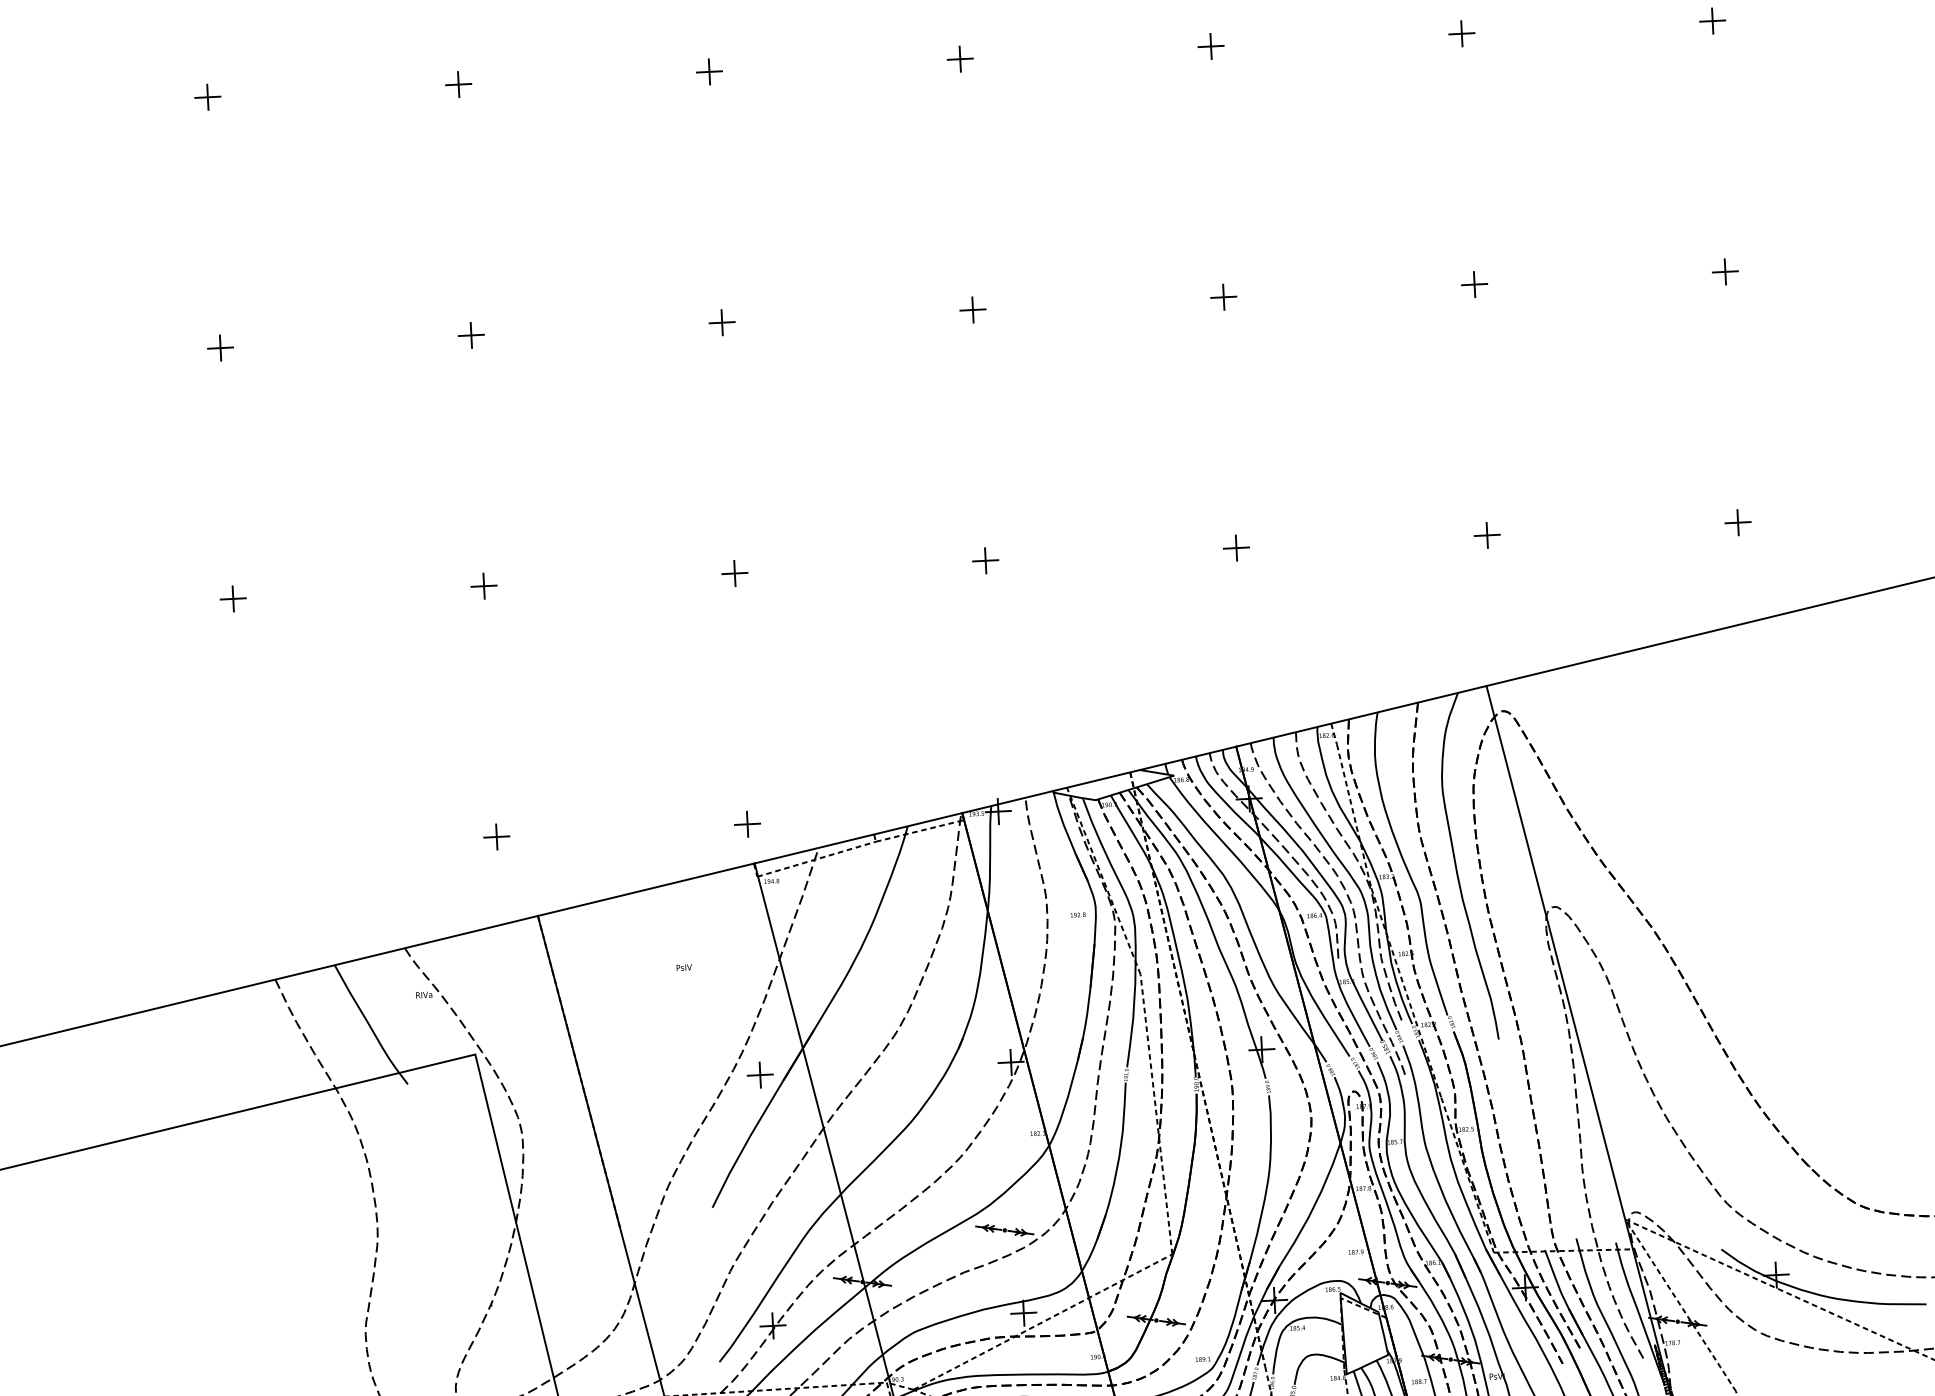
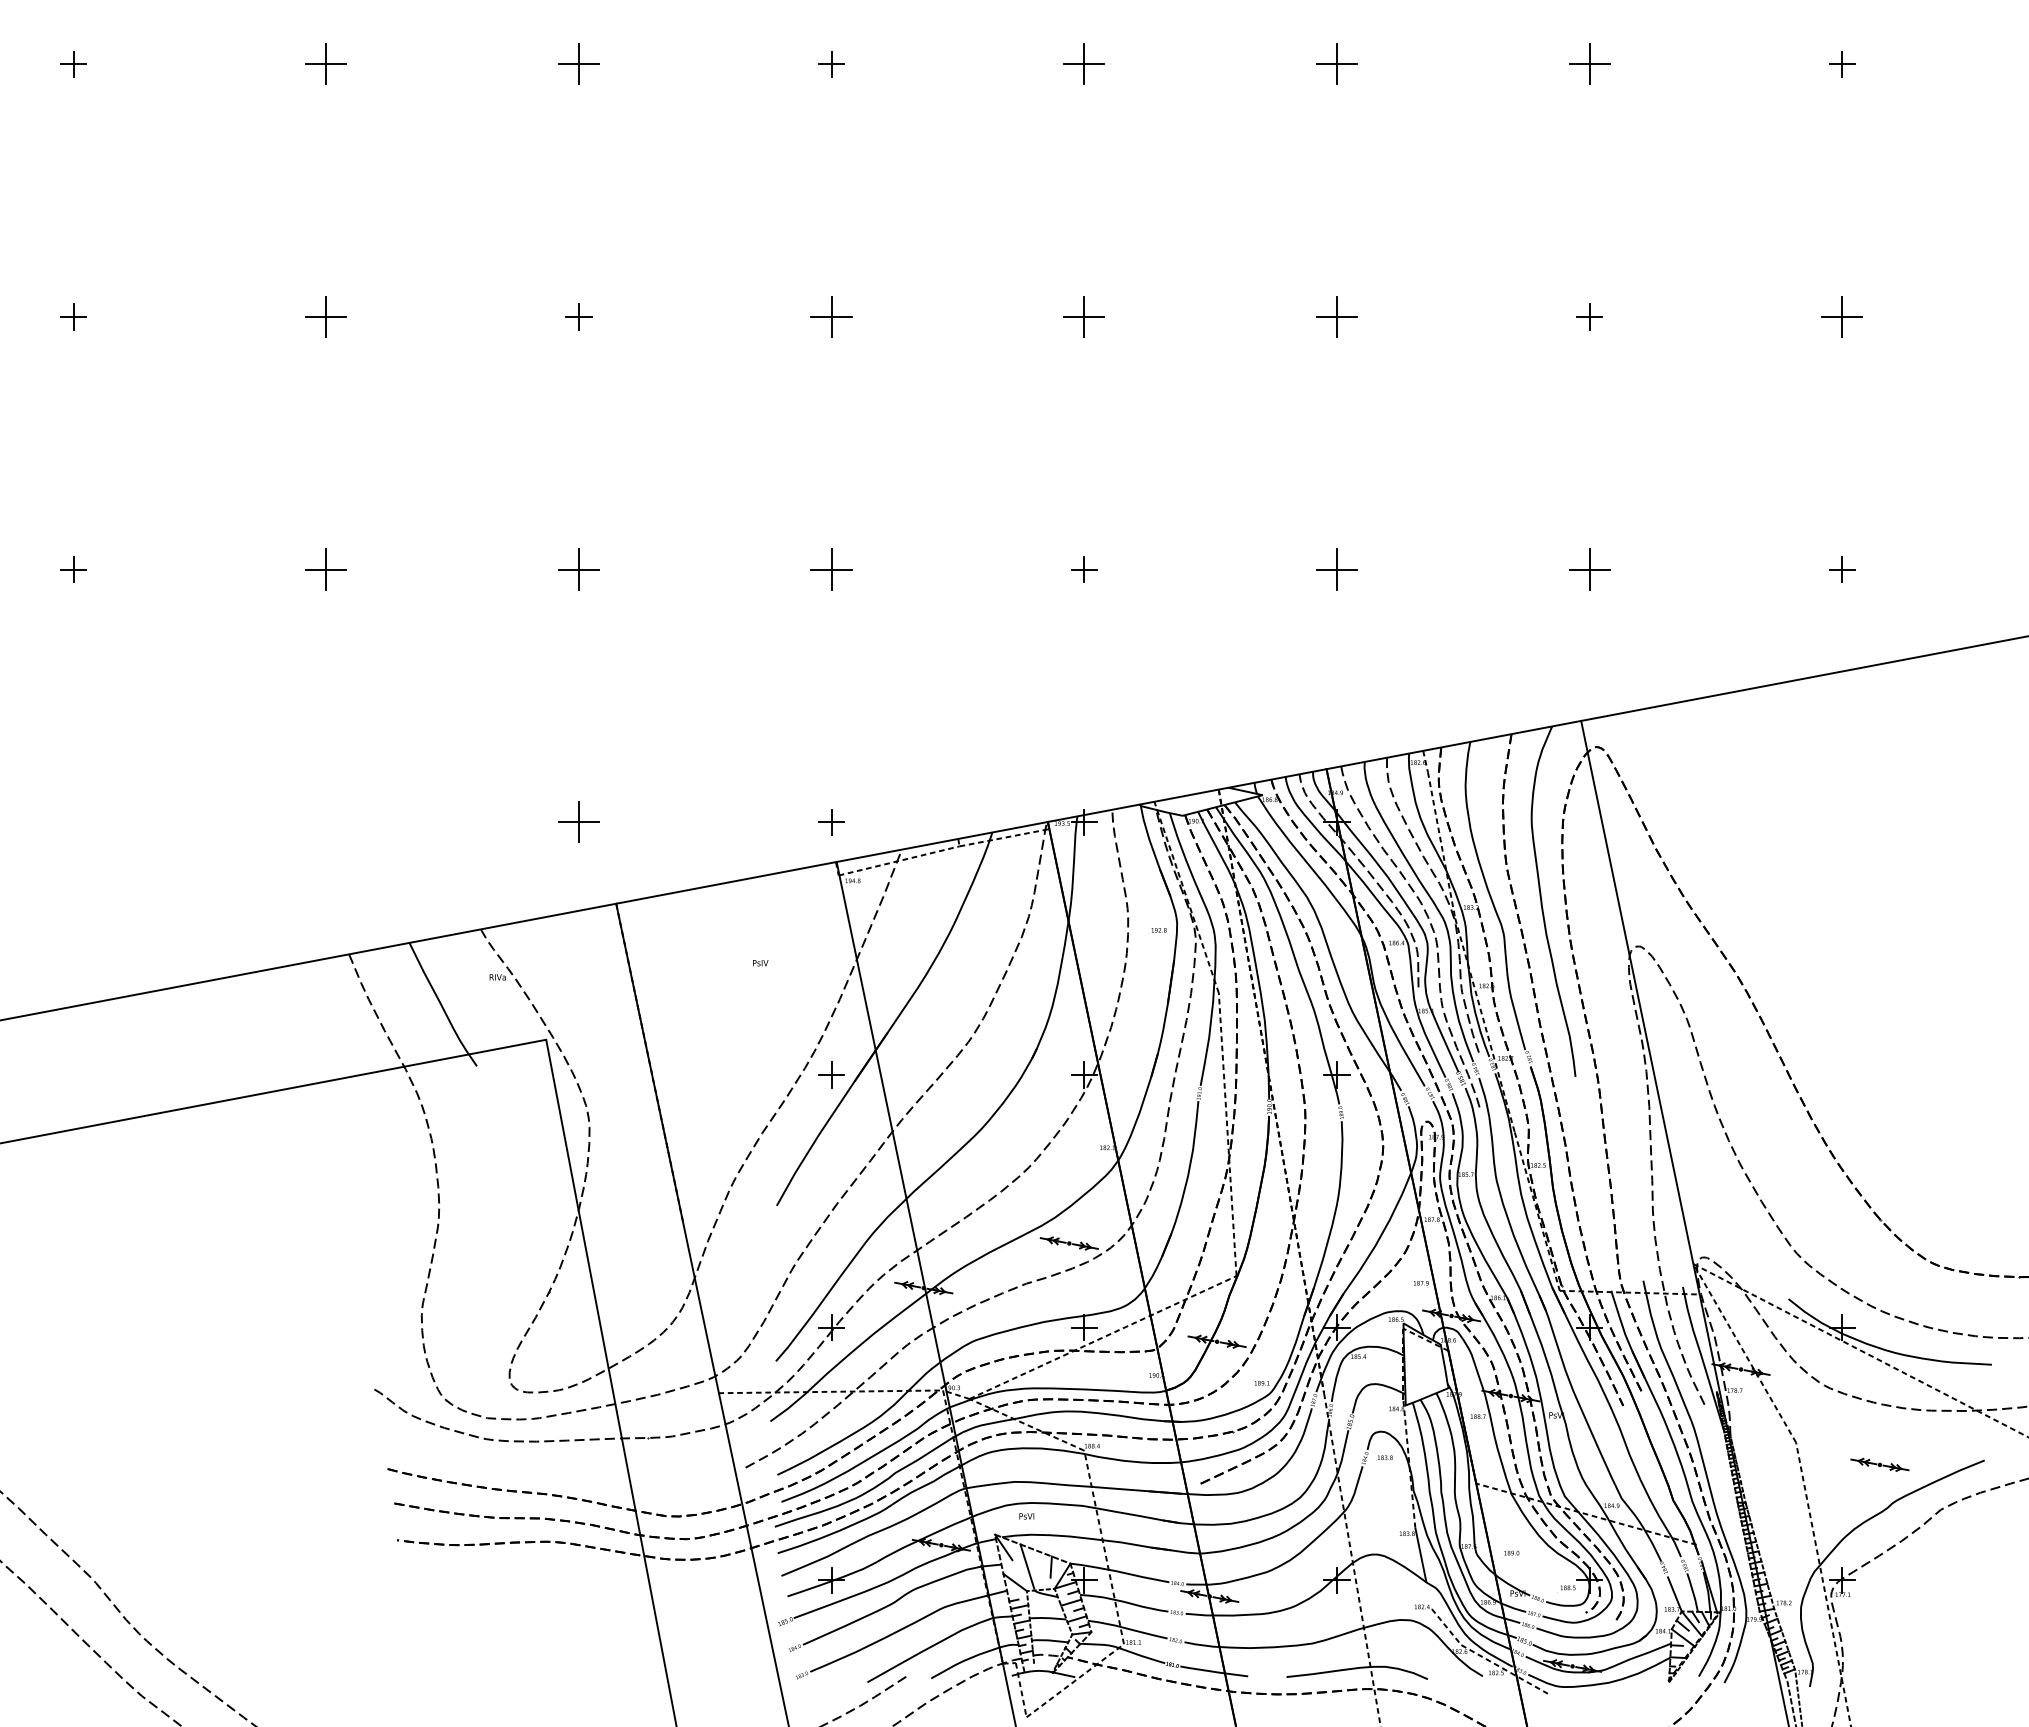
part: (1461, 34) -> (1589, 64), size x1.6
part: (1210, 46) -> (1336, 64), size x1.6
part: (960, 59) -> (1084, 64), size x1.6
part: (458, 84) -> (578, 64), size x1.6
part: (208, 97) -> (326, 64), size x1.6
part: (1725, 271) -> (1842, 316), size x1.6
part: (1223, 296) -> (1336, 316), size x1.6
part: (973, 309) -> (1084, 316), size x1.6
part: (722, 322) -> (831, 316), size x1.6
part: (220, 347) -> (326, 316), size x1.6
part: (1487, 535) -> (1589, 569), size x1.6
part: (1236, 548) -> (1336, 569), size x1.6
part: (734, 573) -> (831, 569), size x1.6
part: (483, 586) -> (578, 569), size x1.6
part: (233, 598) -> (326, 569), size x1.6
part: (496, 837) -> (578, 822), size x1.6

